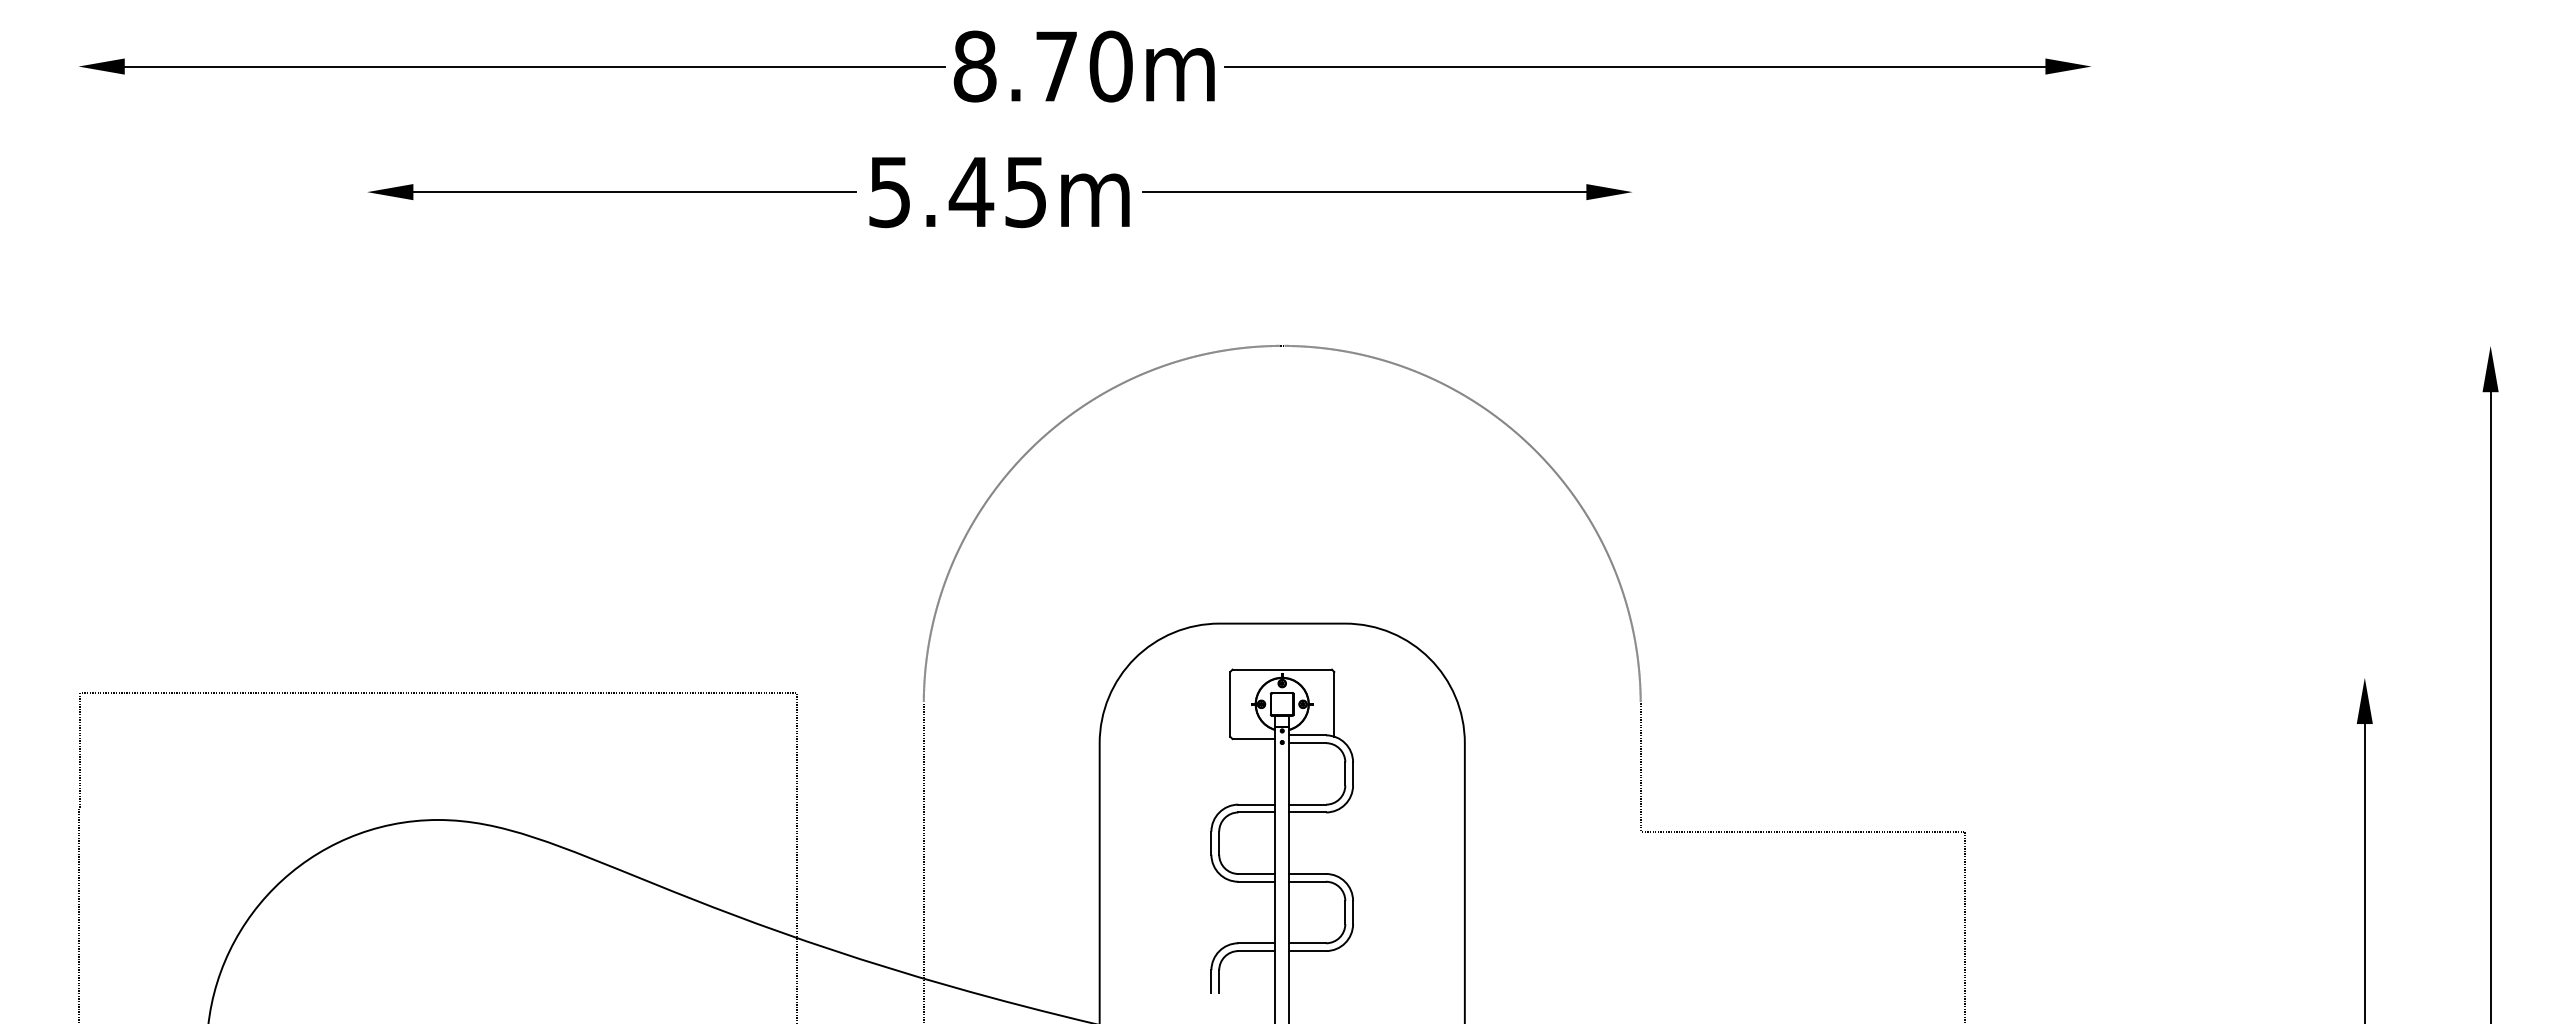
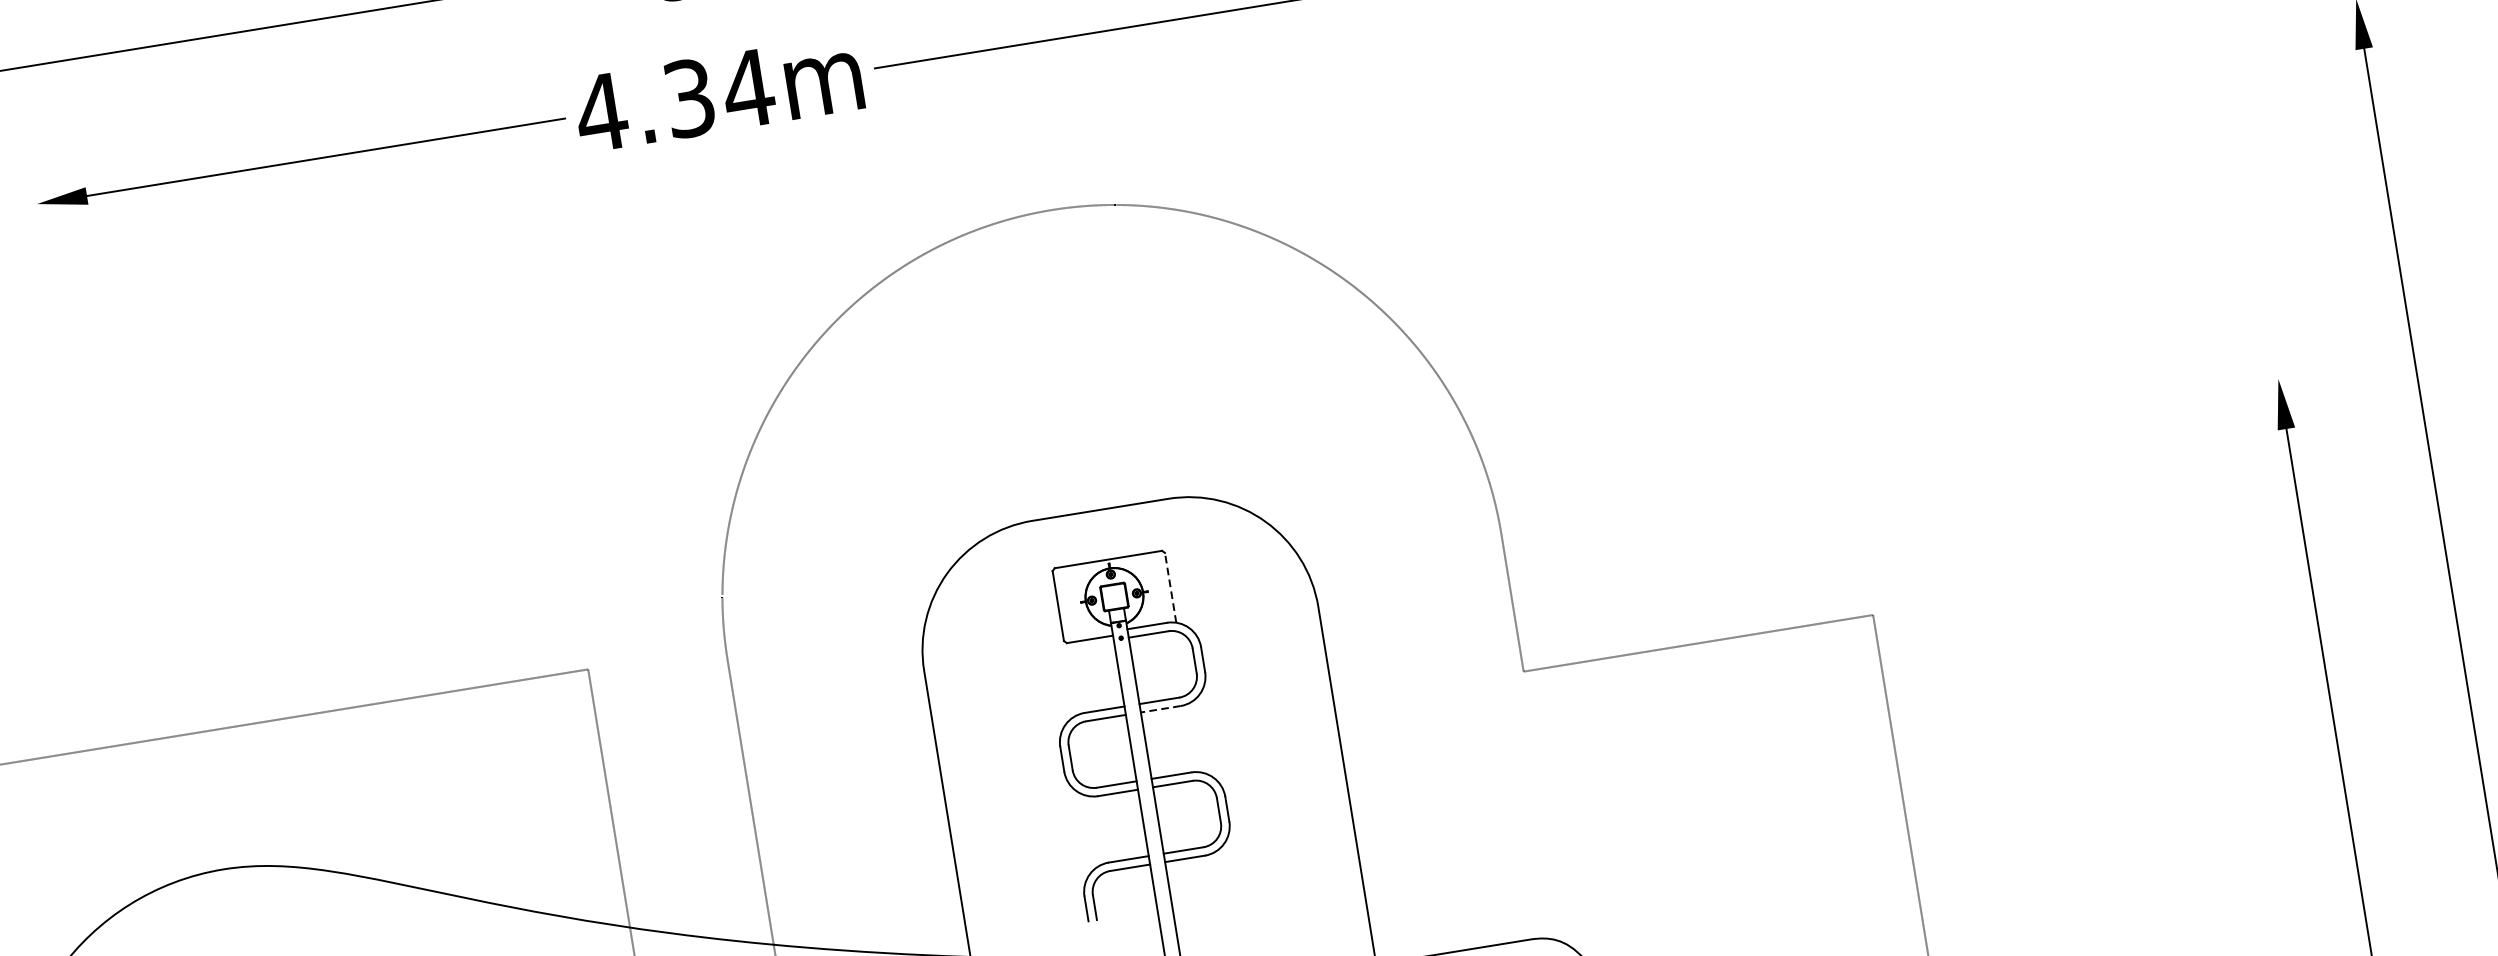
text: (957, 192) -> (674, 101), 5.45m -> 4.34m
line: (1334, 703) -> (1170, 586), solid -> dashed
line: (1307, 812) -> (1160, 709), solid -> dashed

